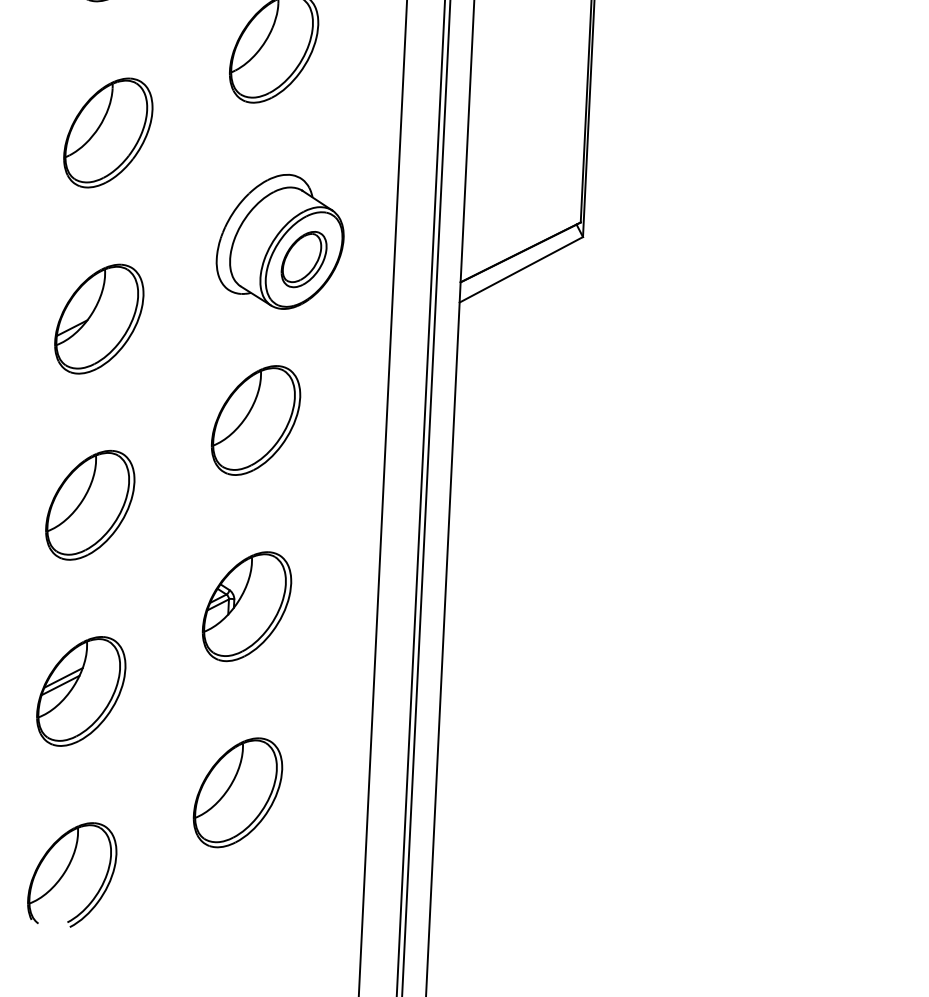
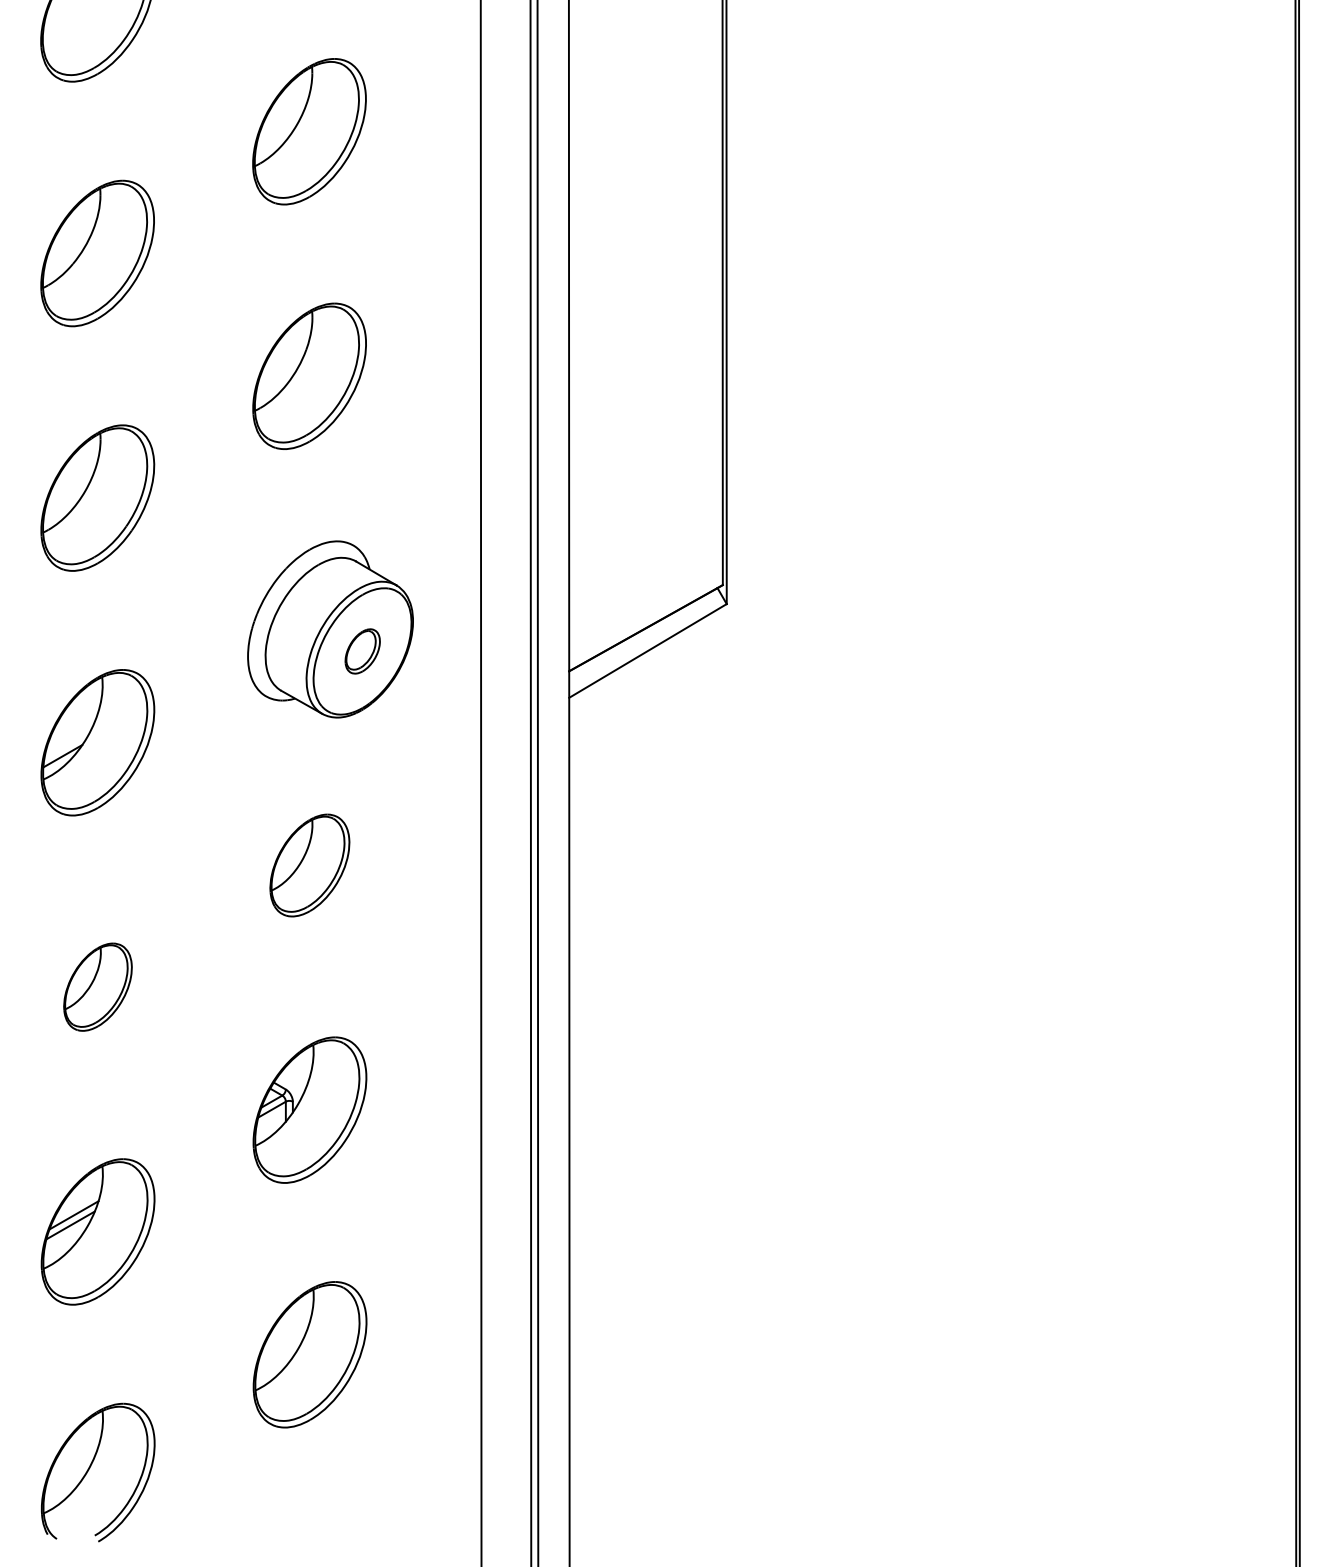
part: (304, 259) -> (362, 651), size x0.6
part: (255, 420) -> (309, 865), size x0.7
part: (89, 504) -> (97, 986), size x0.6

